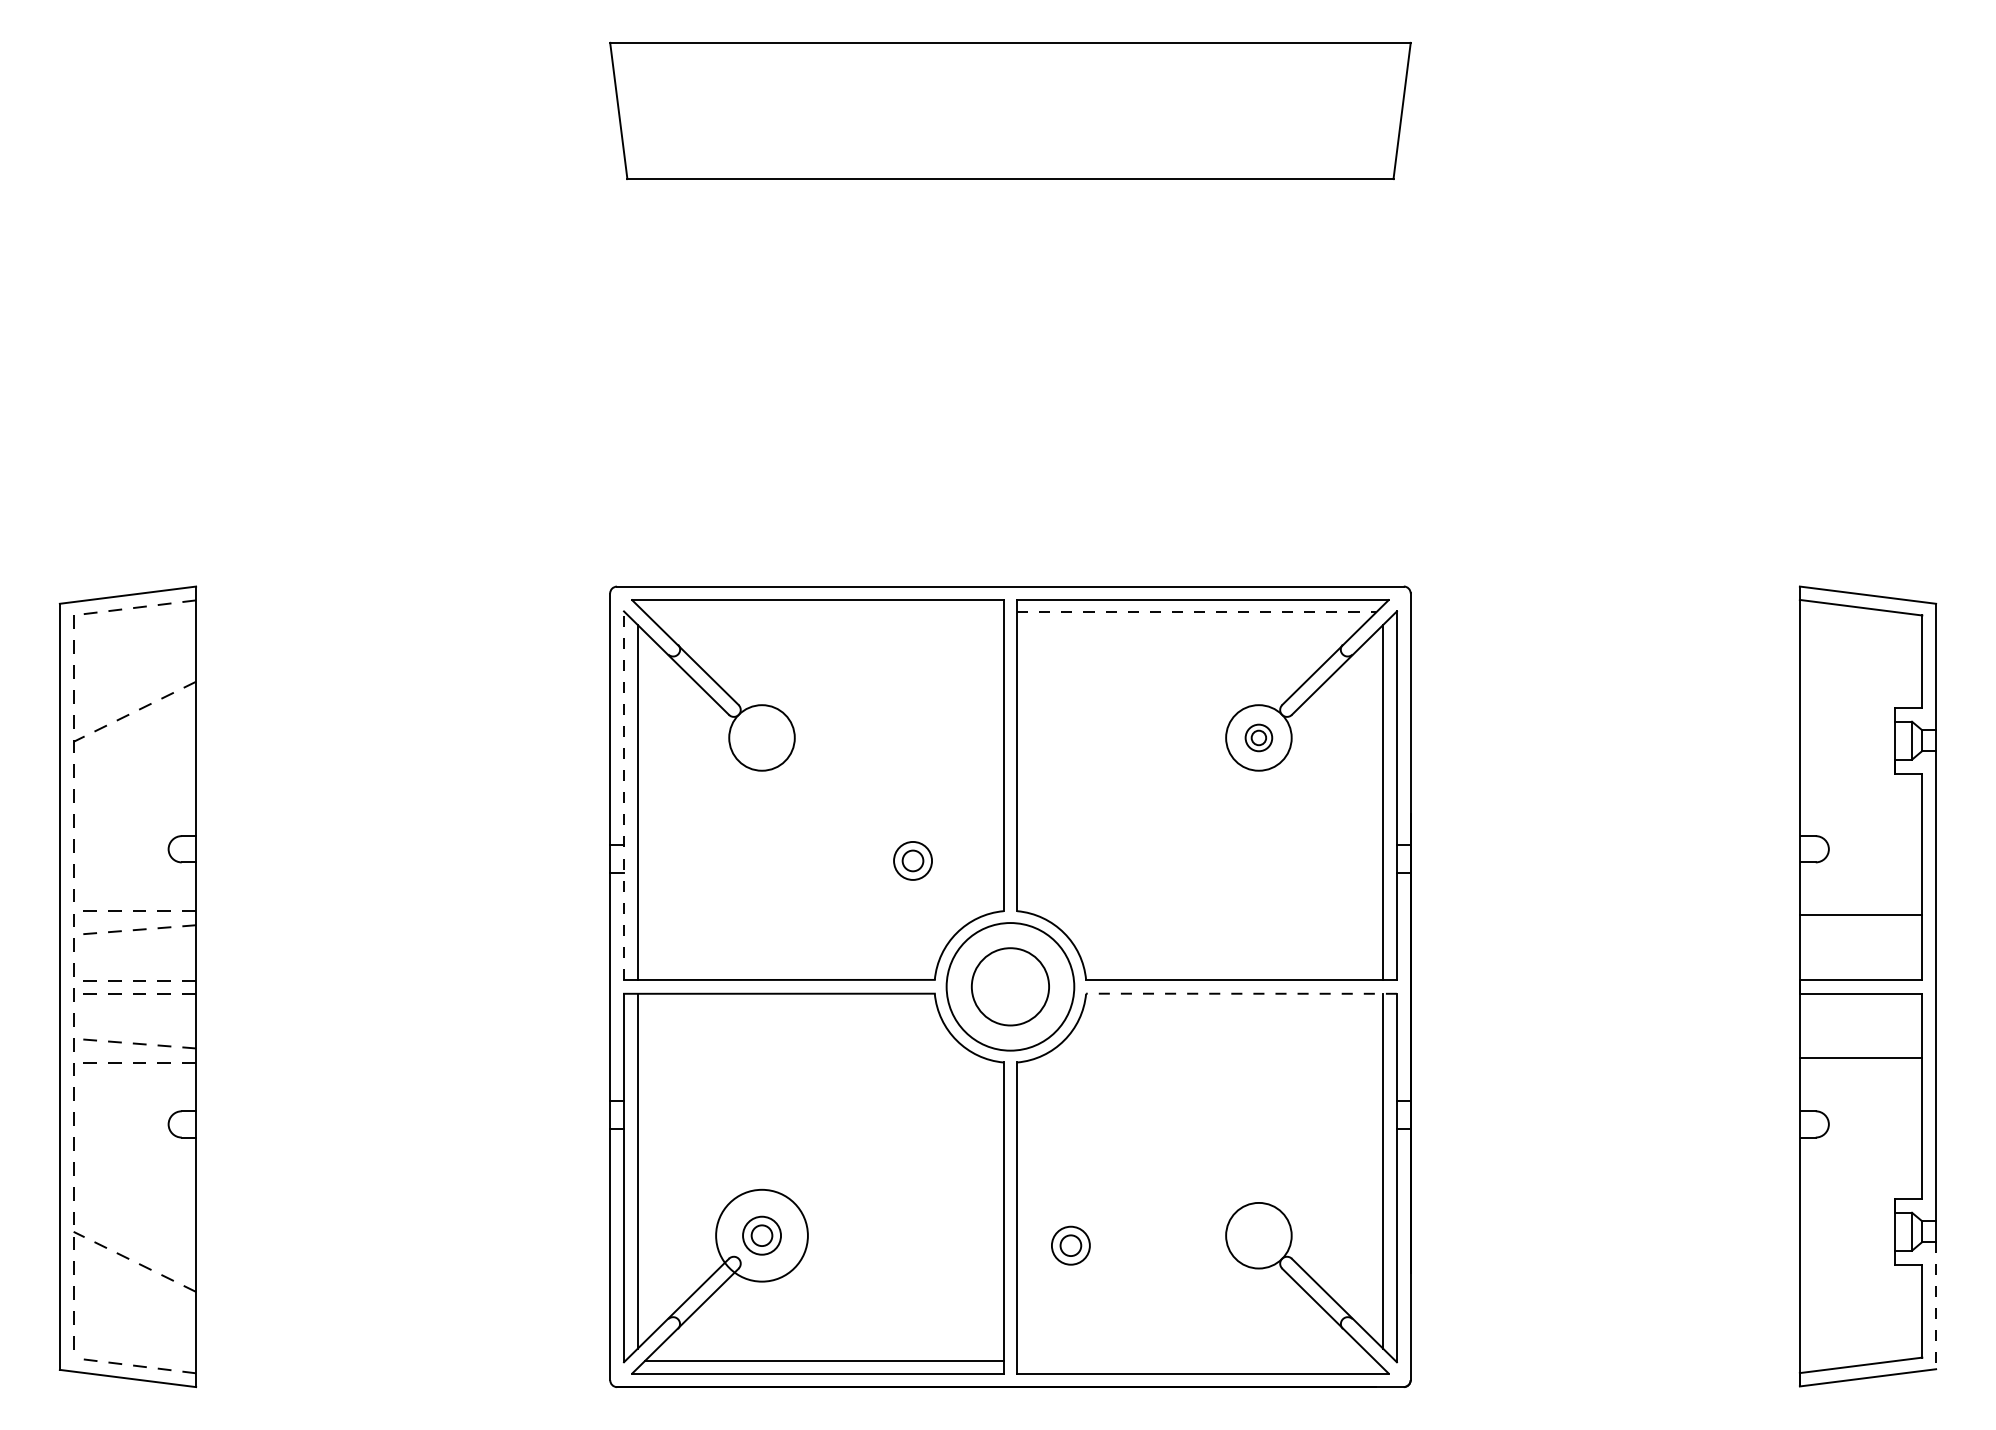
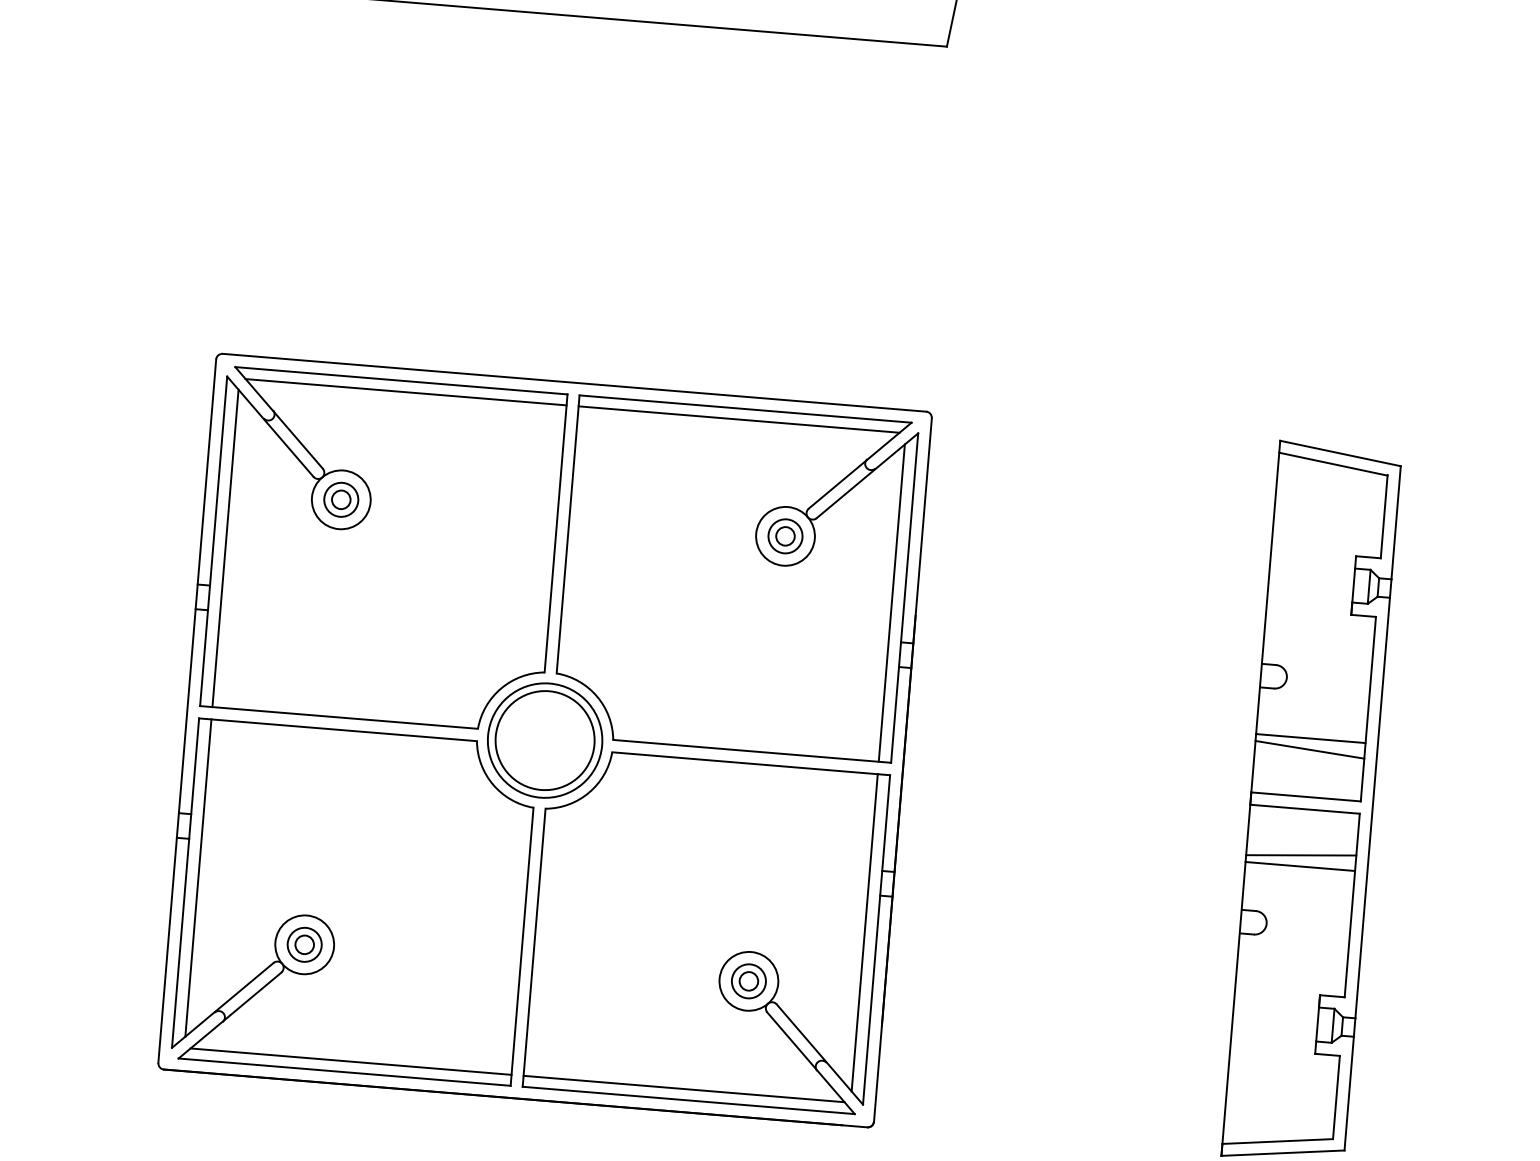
line: (823, 612) -> (405, 392), added
line: (1197, 612) -> (739, 419), dashed -> solid
part: (1258, 737) -> (785, 535), size x1.43
line: (624, 795) -> (214, 541), dashed -> solid
part: (912, 860) -> (340, 499), moved
line: (1860, 927) -> (1309, 750), added
circle: (1010, 986) -> (545, 740), size x1.43
line: (1241, 993) -> (751, 763), dashed -> solid
line: (1860, 1045) -> (1300, 855), added
circle: (761, 1235) -> (304, 944), size x0.71
part: (1070, 1245) -> (748, 981), moved
line: (1936, 1305) -> (1349, 1093), dashed -> solid
line: (1196, 1361) -> (683, 1089), added

